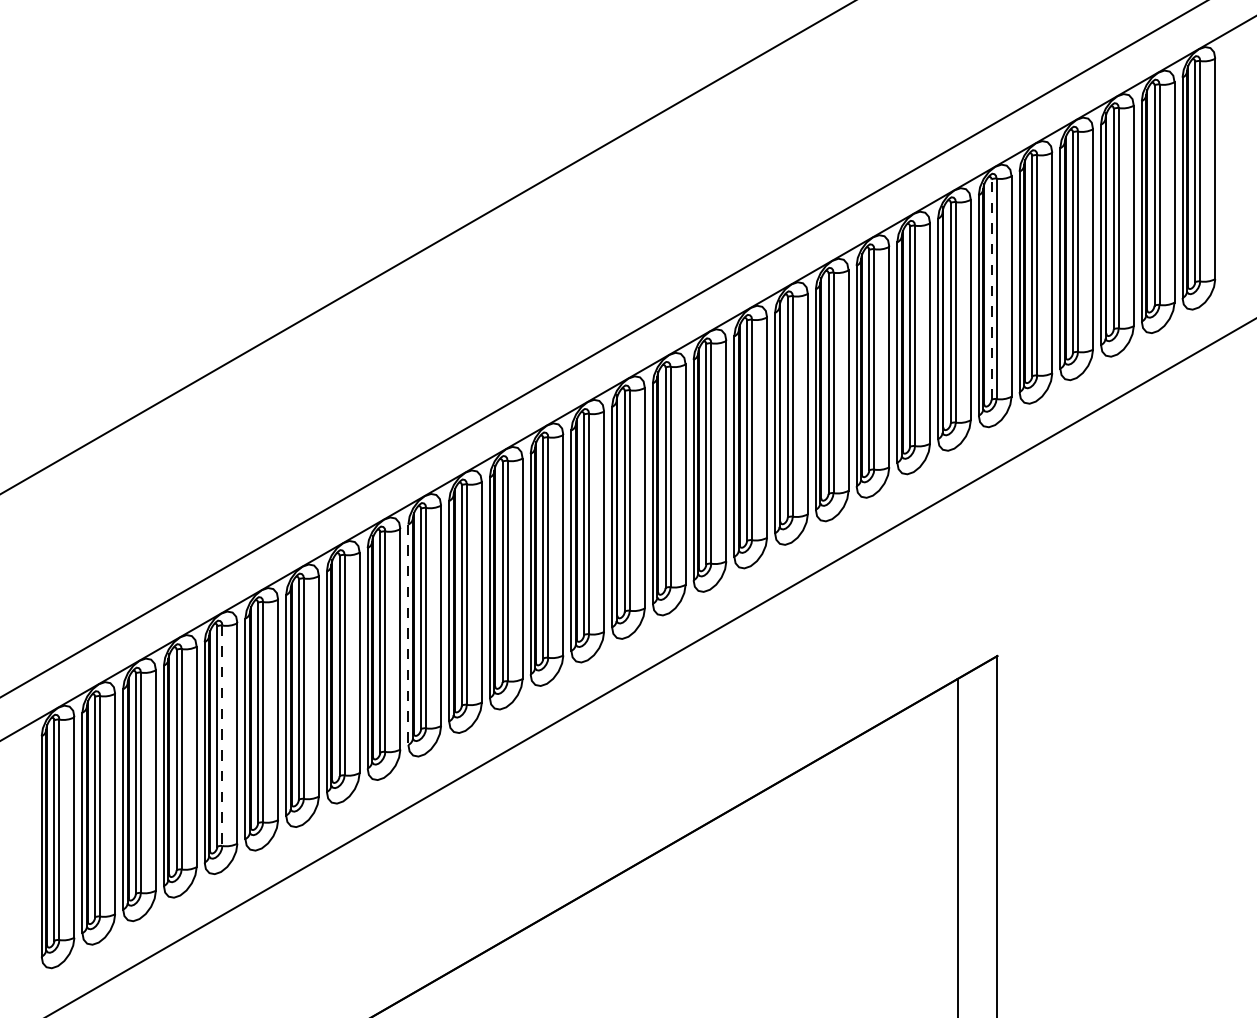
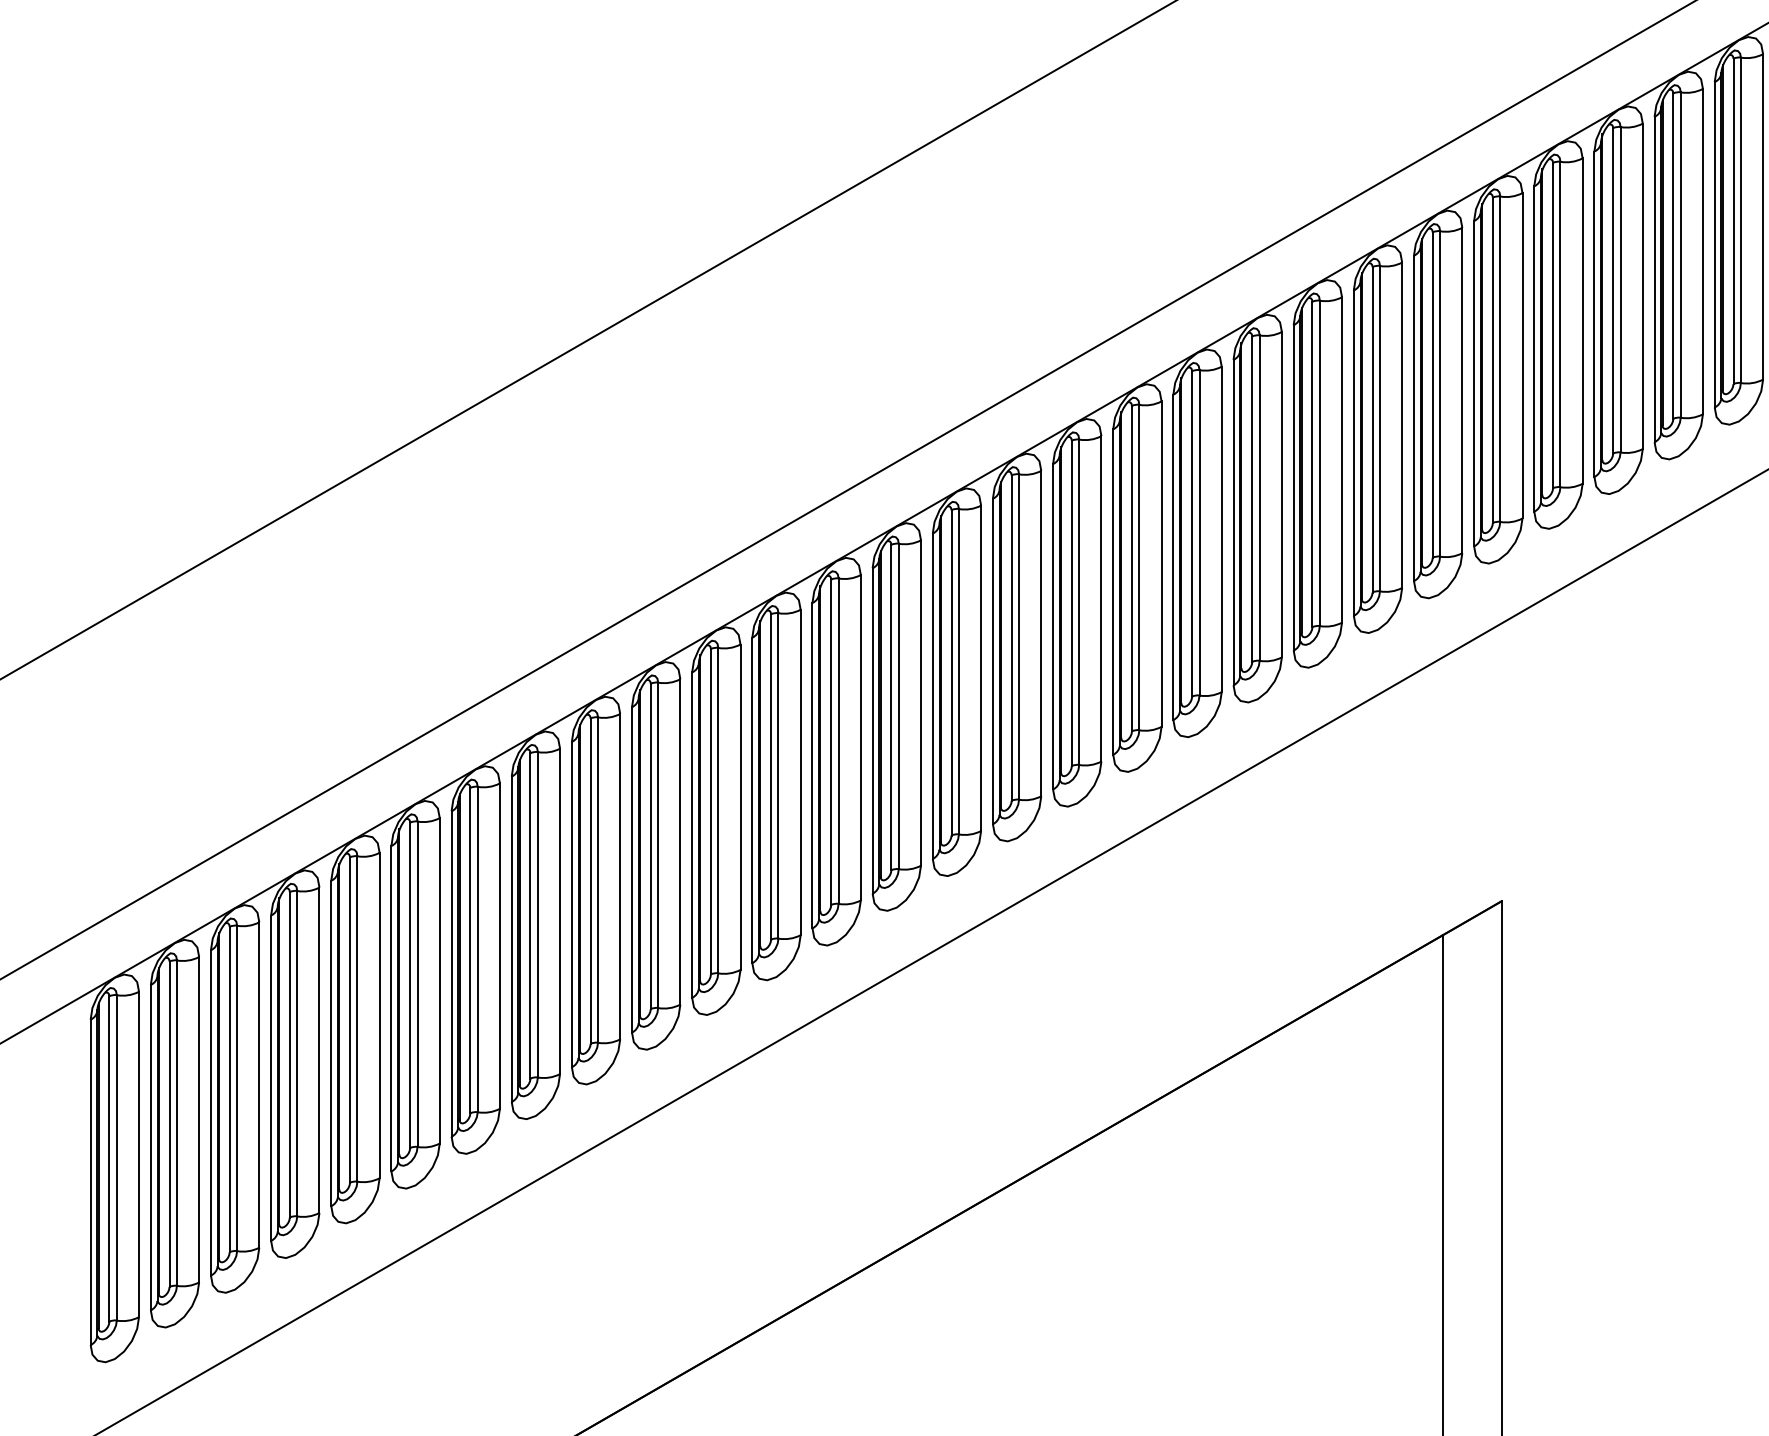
line: (991, 289) -> (1492, 360), dashed -> solid
line: (408, 635) -> (632, 870), dashed -> solid
line: (222, 736) -> (357, 1020), dashed -> solid

